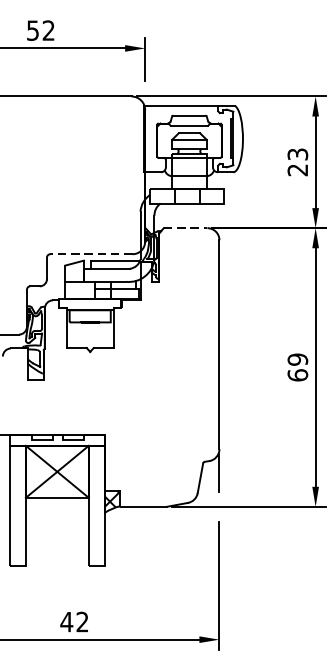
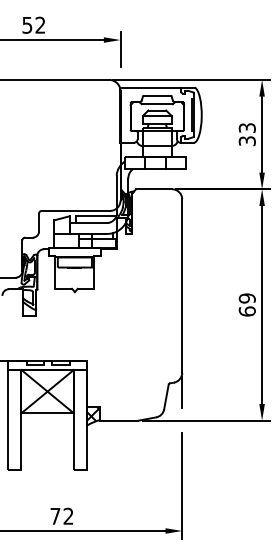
text: (298, 170) -> (247, 141), 23 -> 33
line: (186, 228) -> (154, 189), dashed -> solid
line: (90, 253) -> (75, 210), dashed -> solid
text: (66, 622) -> (55, 516), 42 -> 72

